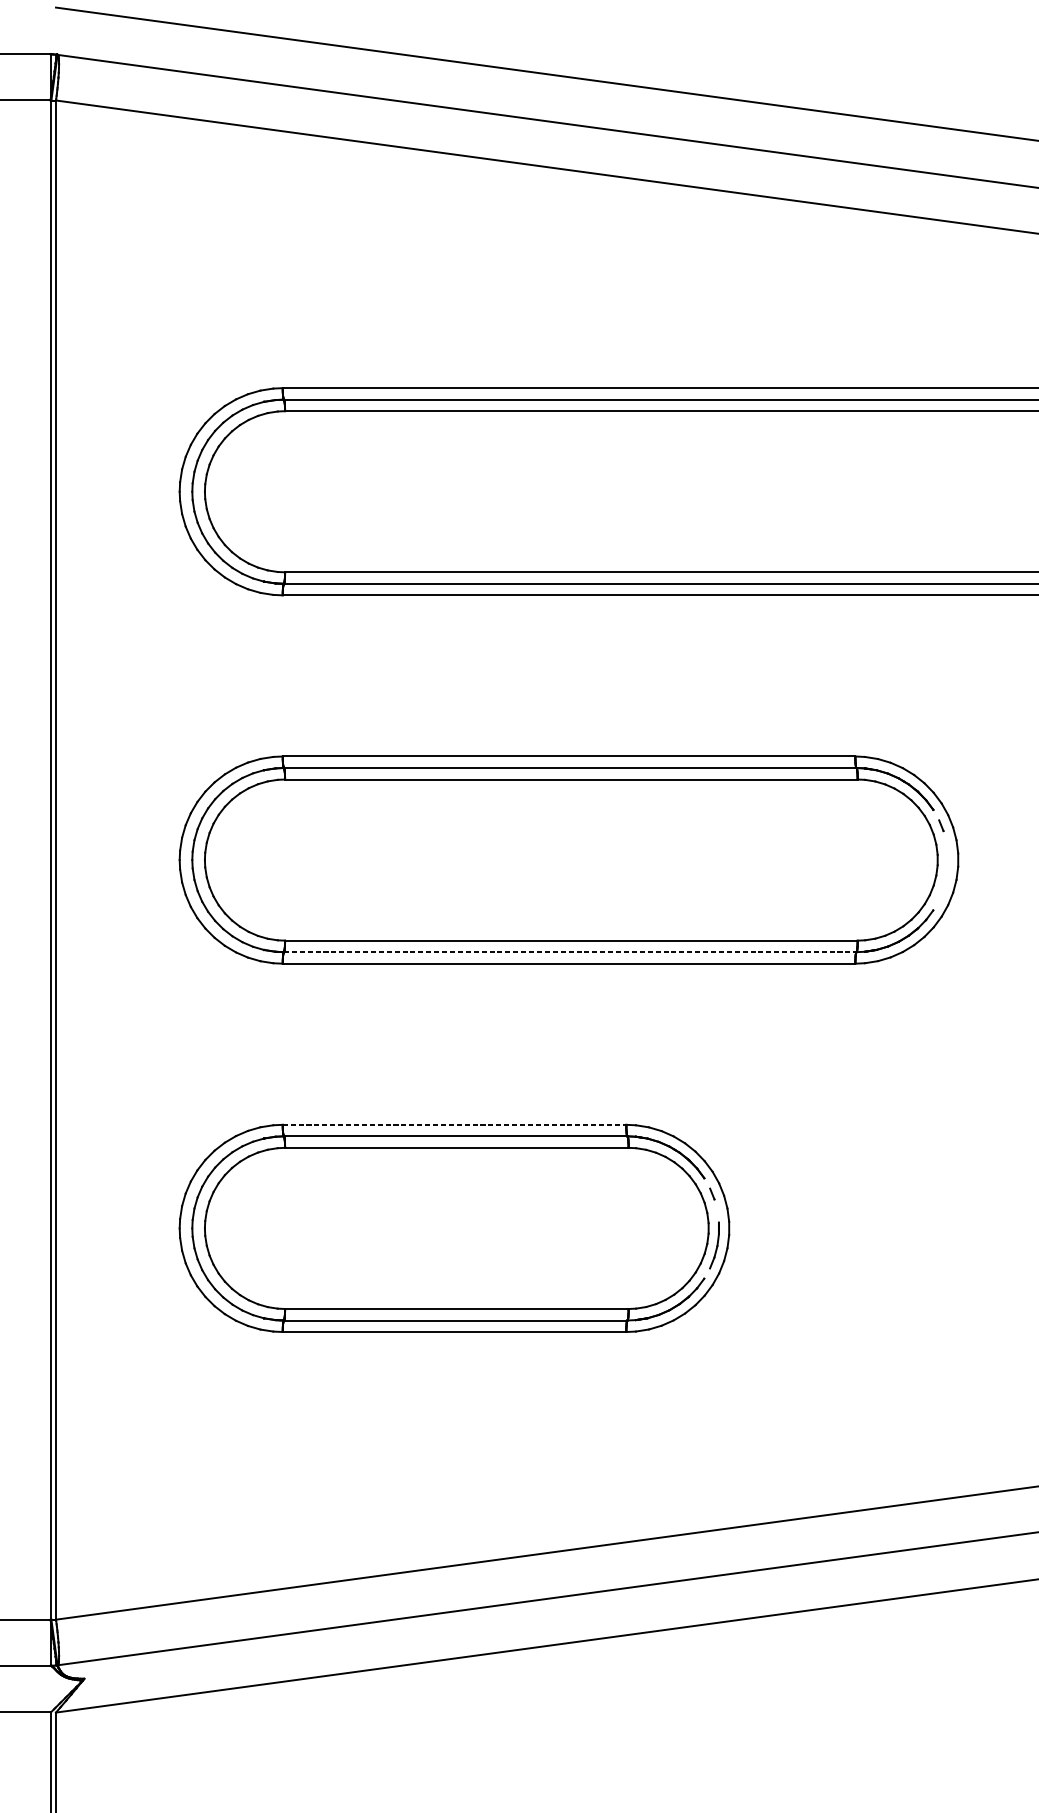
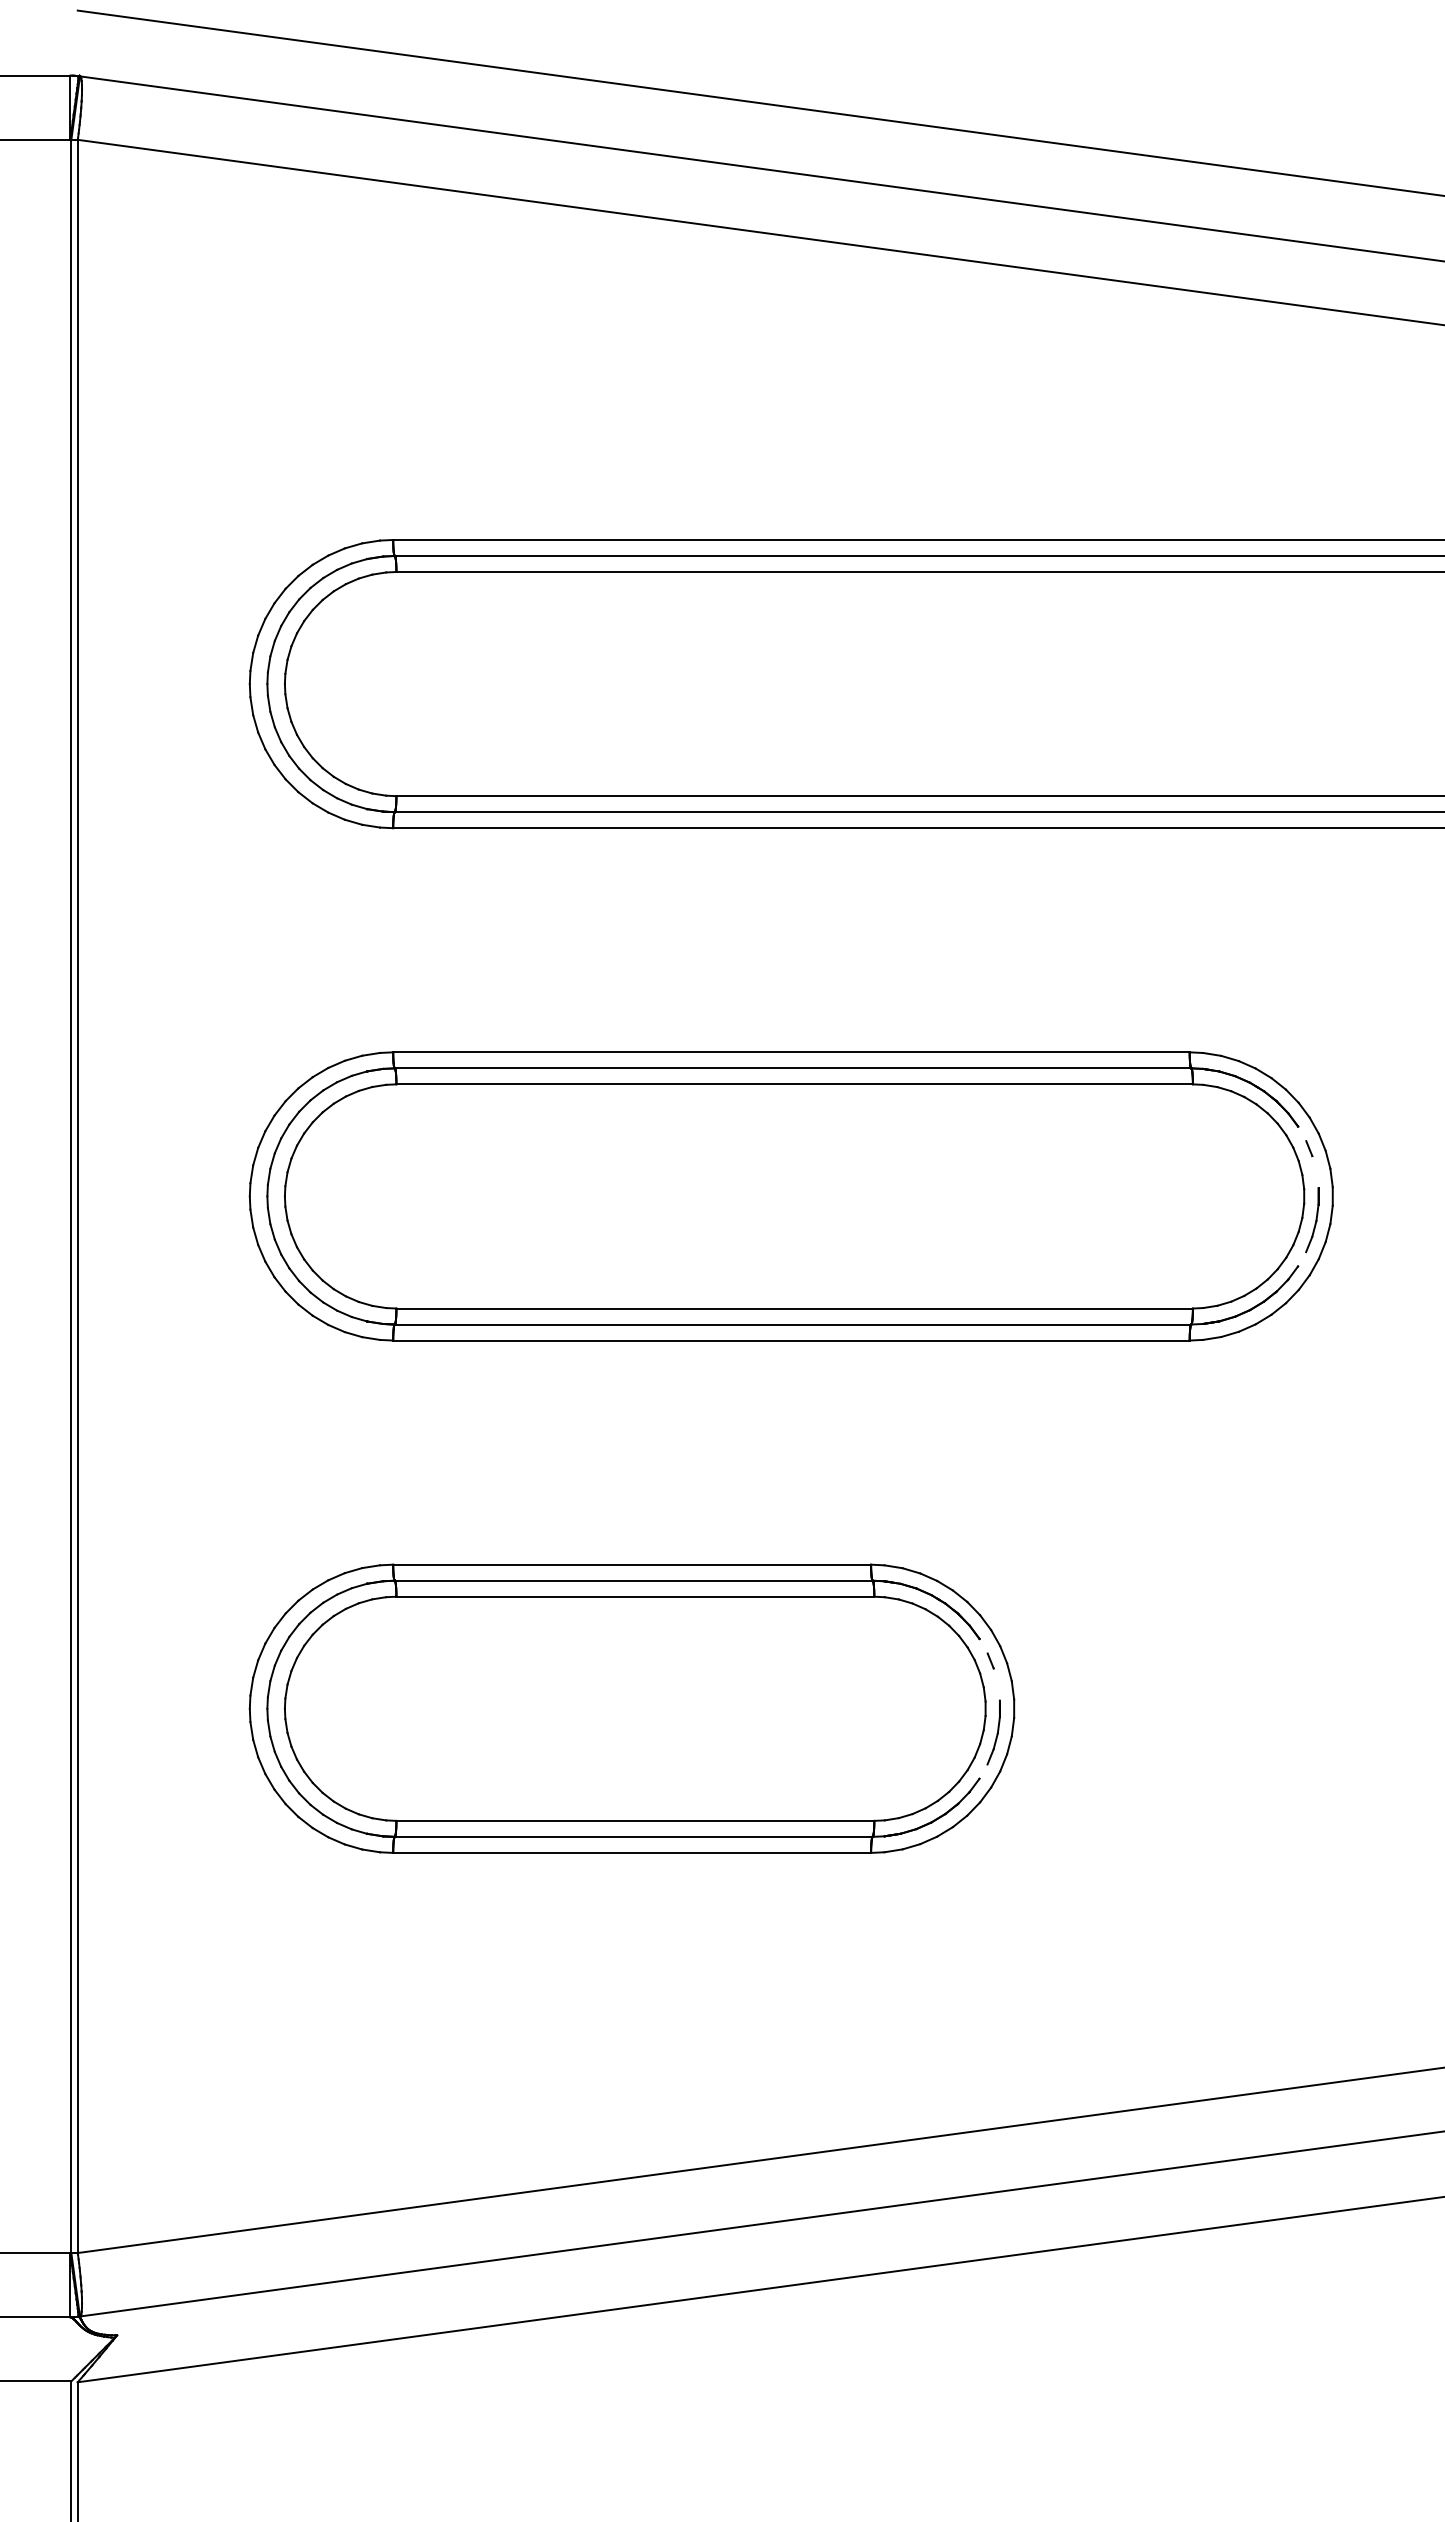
part: (943, 877) -> (1312, 1220), added
line: (570, 952) -> (793, 1324), dashed -> solid
line: (454, 1124) -> (632, 1564), dashed -> solid

